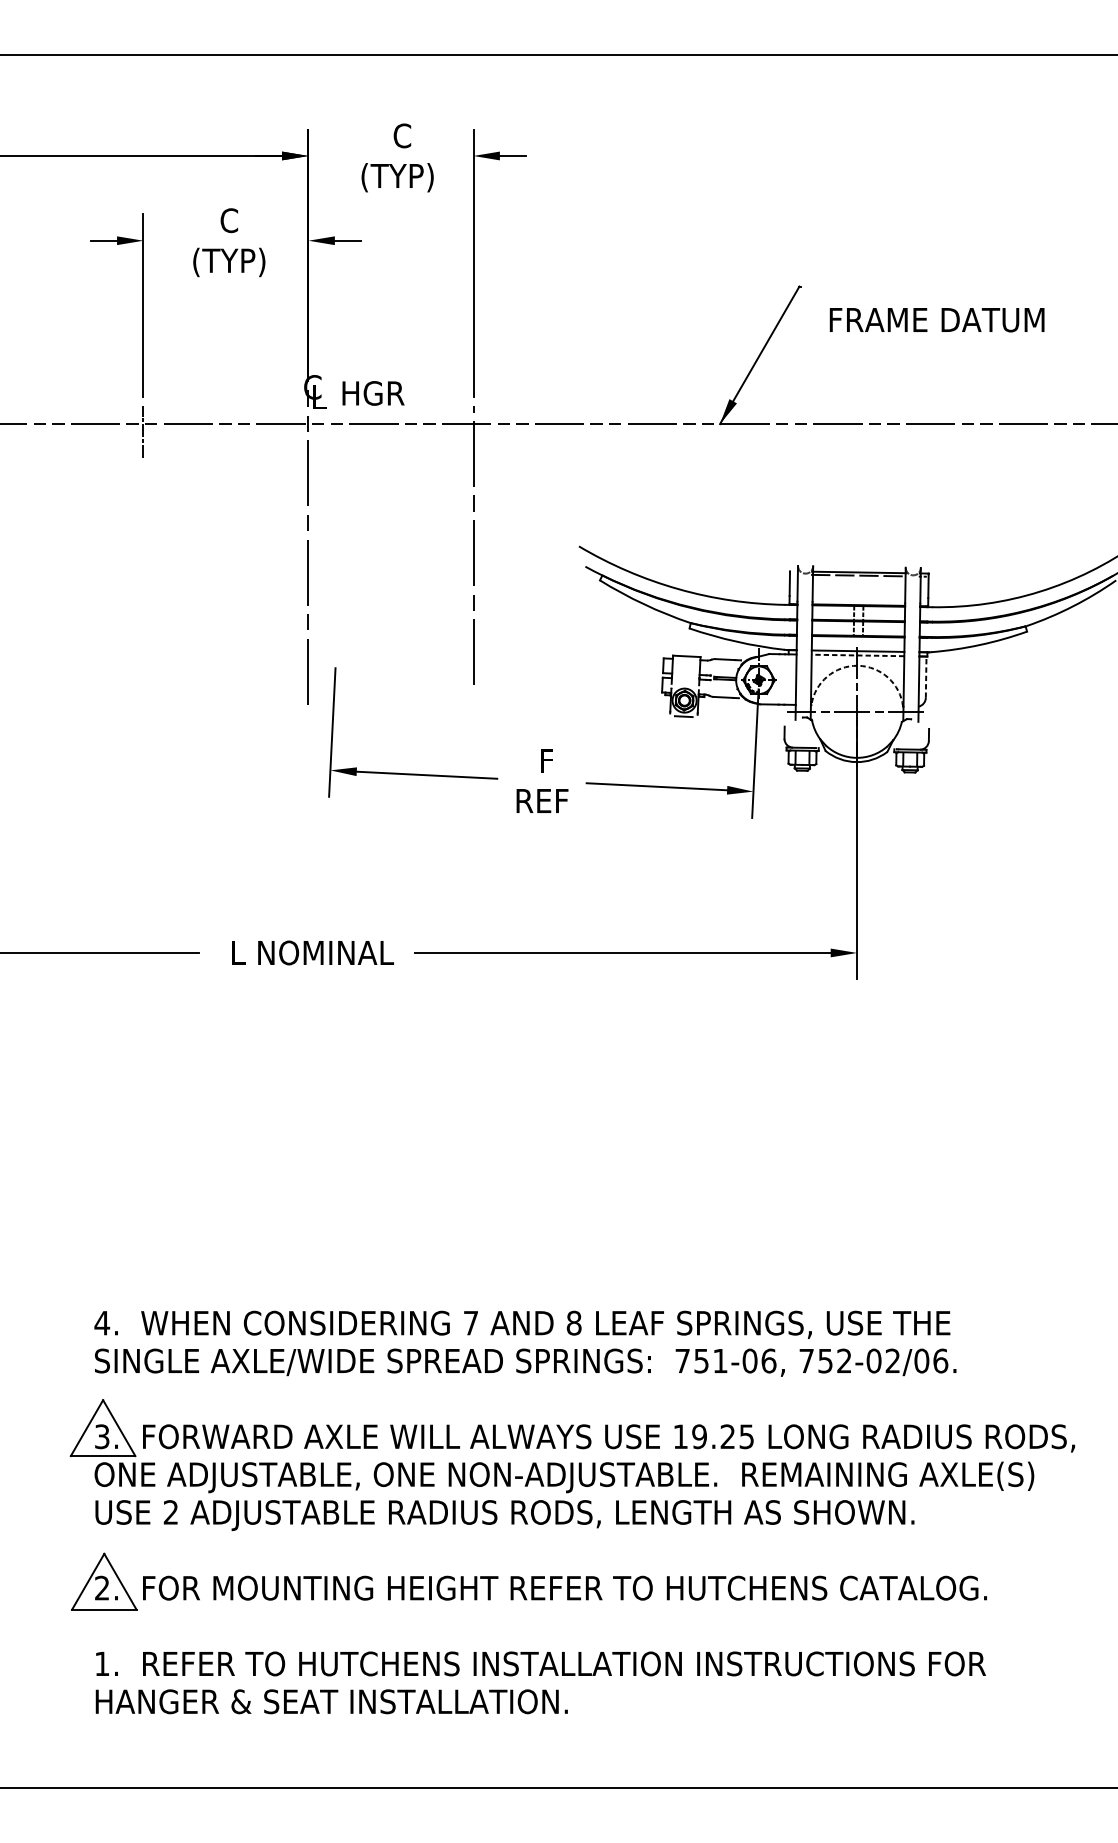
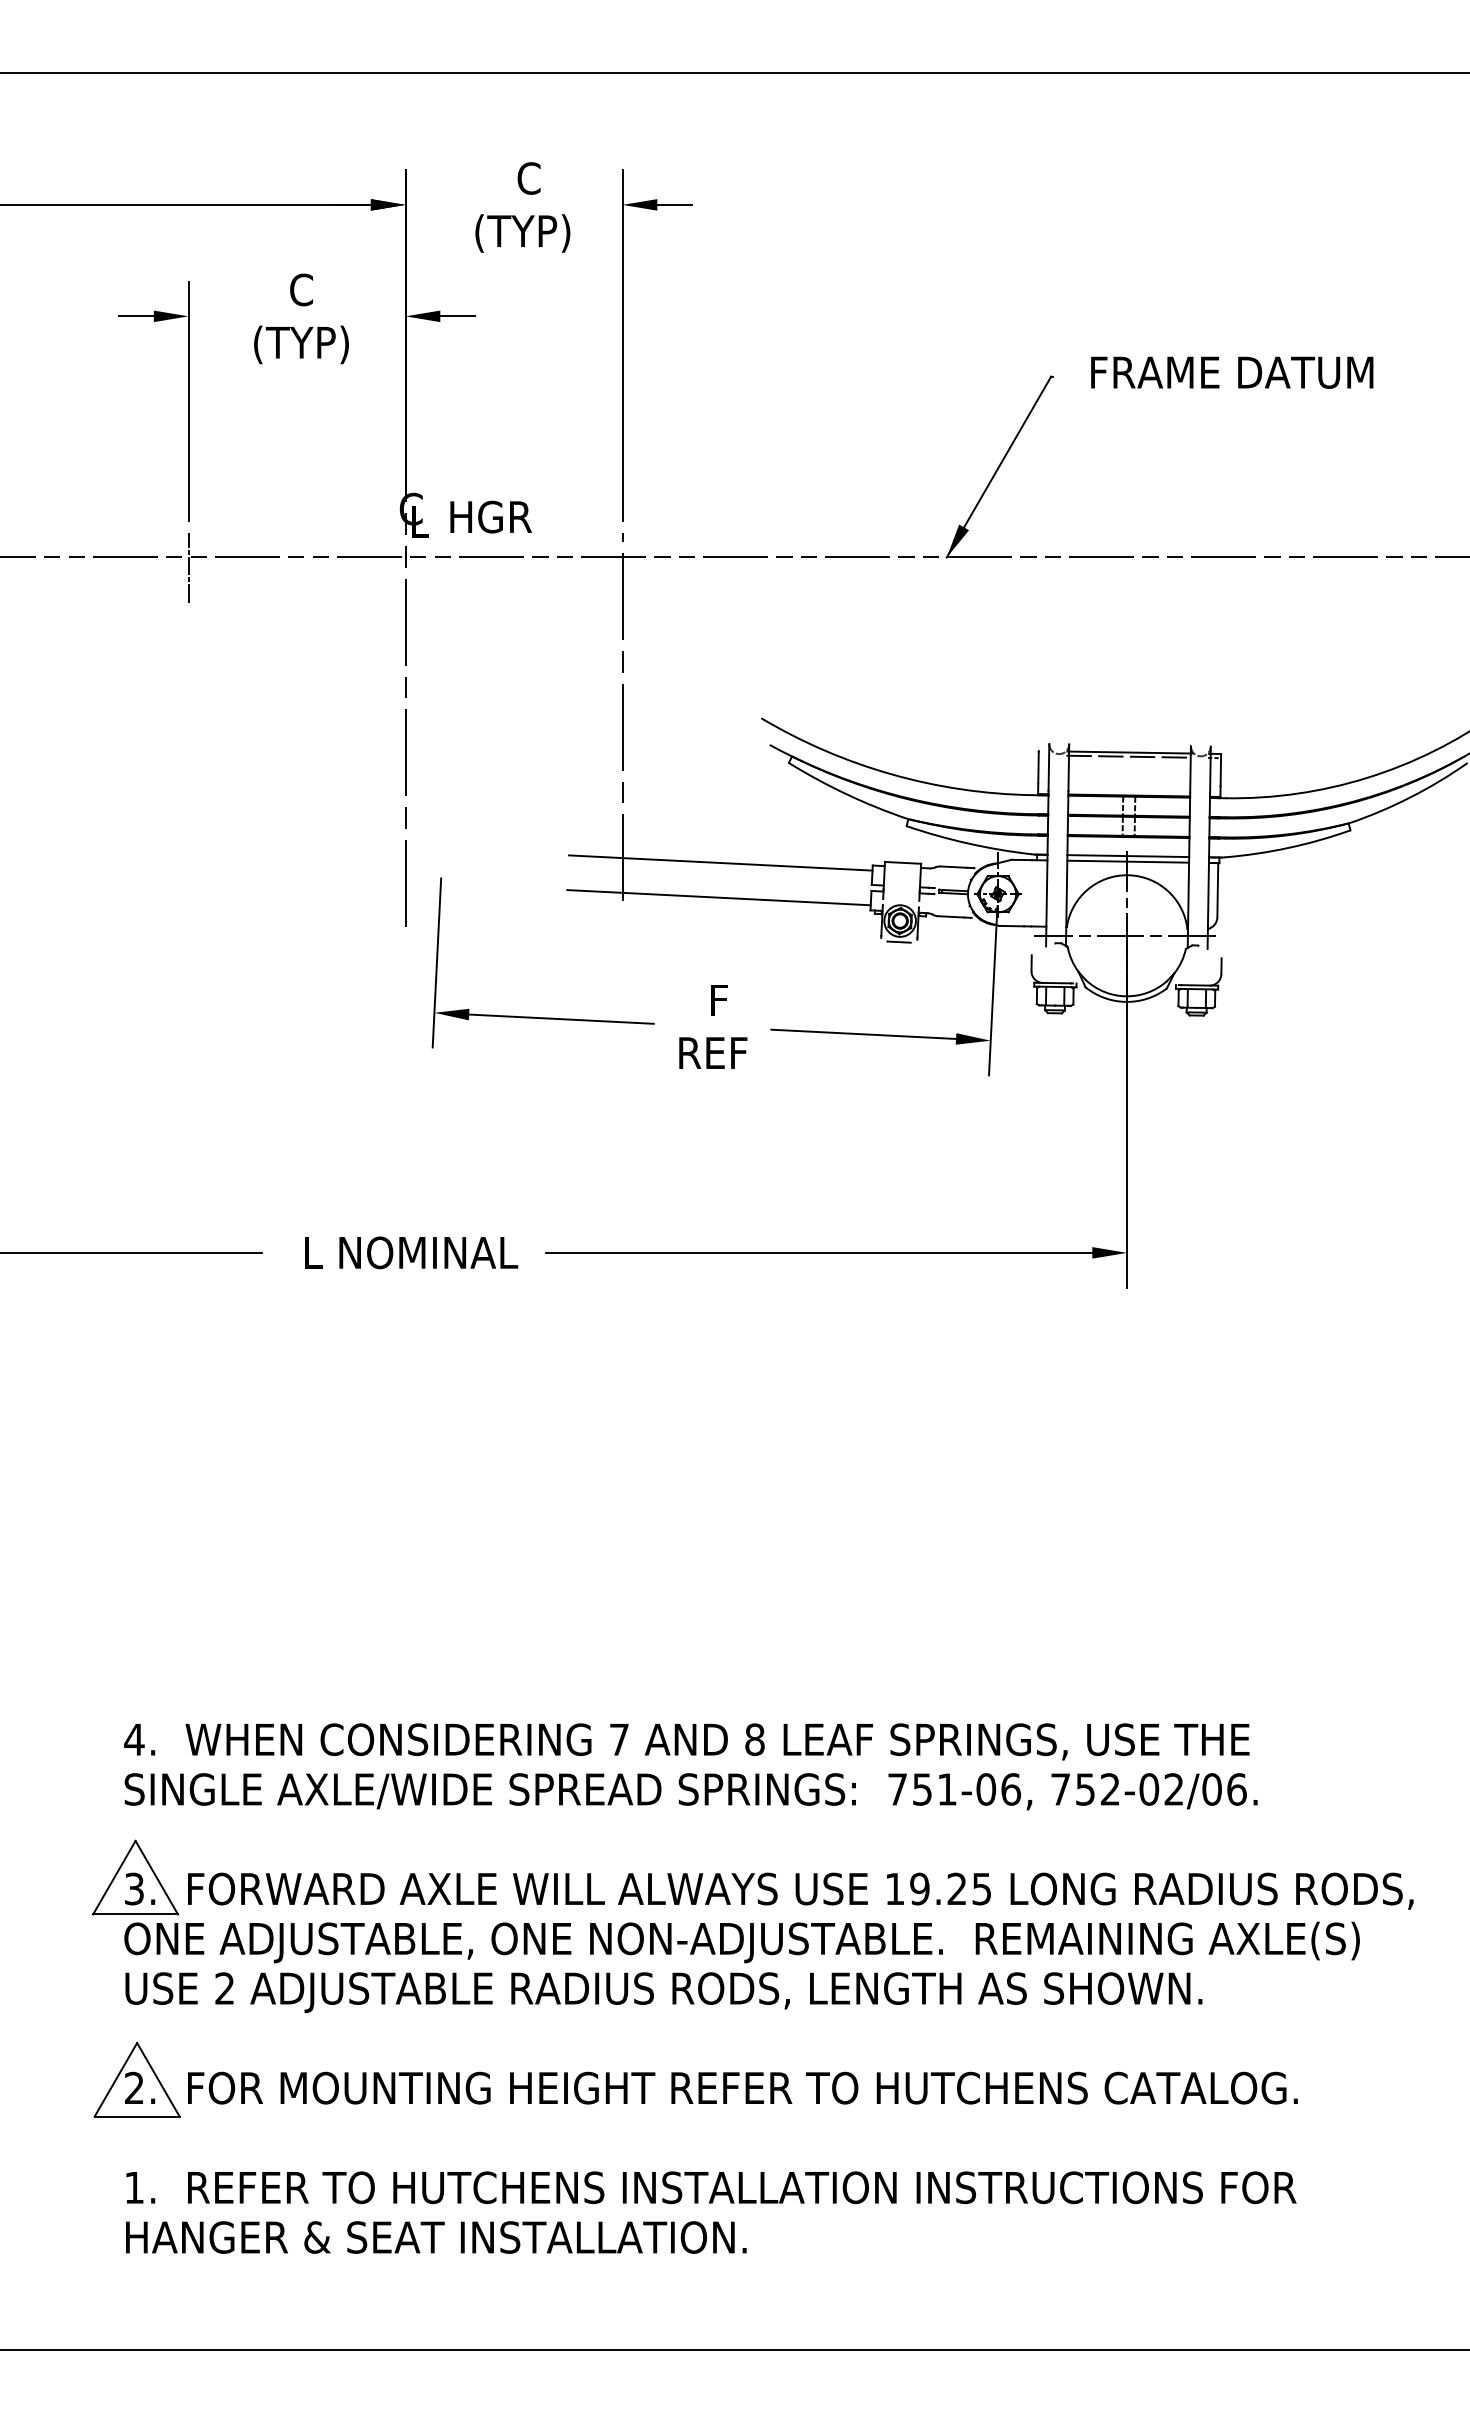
text: (937, 319) -> (1232, 372), moved
line: (858, 655) -> (1128, 861), dashed -> solid
line: (547, 656) -> (720, 862), added
arc: (857, 665) -> (1127, 875), dashed -> solid
line: (925, 676) -> (1217, 889), dashed -> solid
line: (546, 682) -> (718, 897), added

